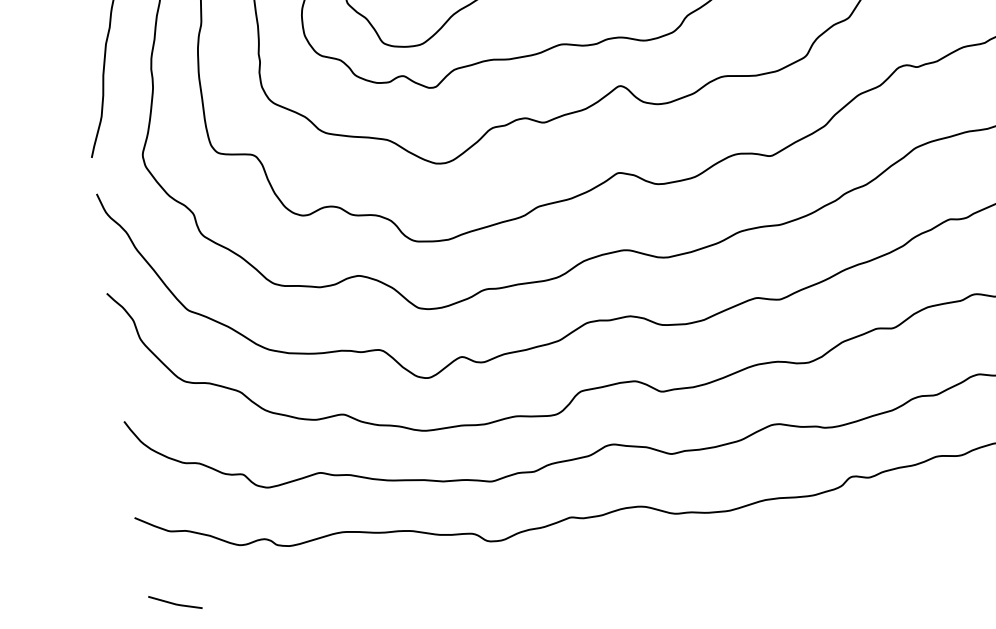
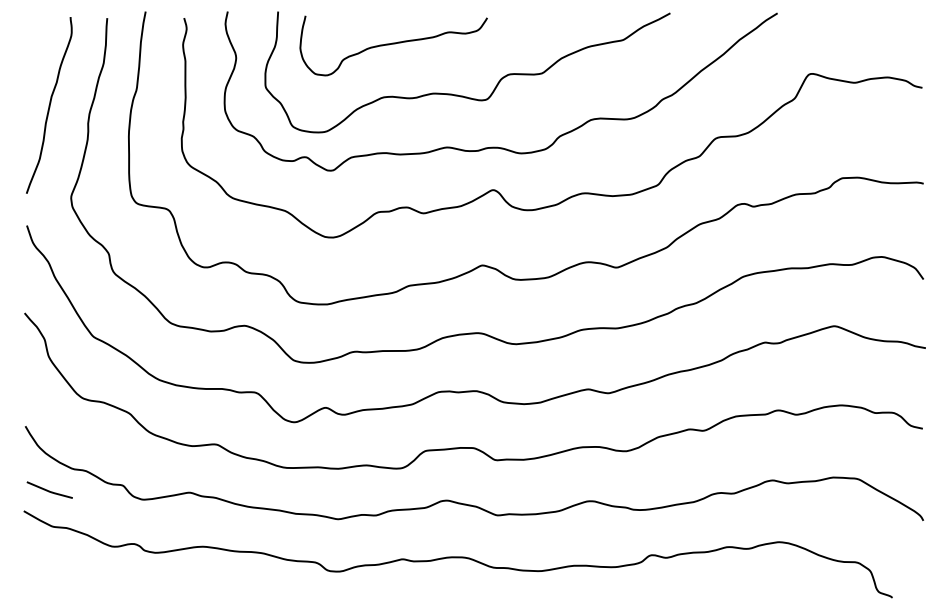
line: (175, 602) -> (49, 490), moved

